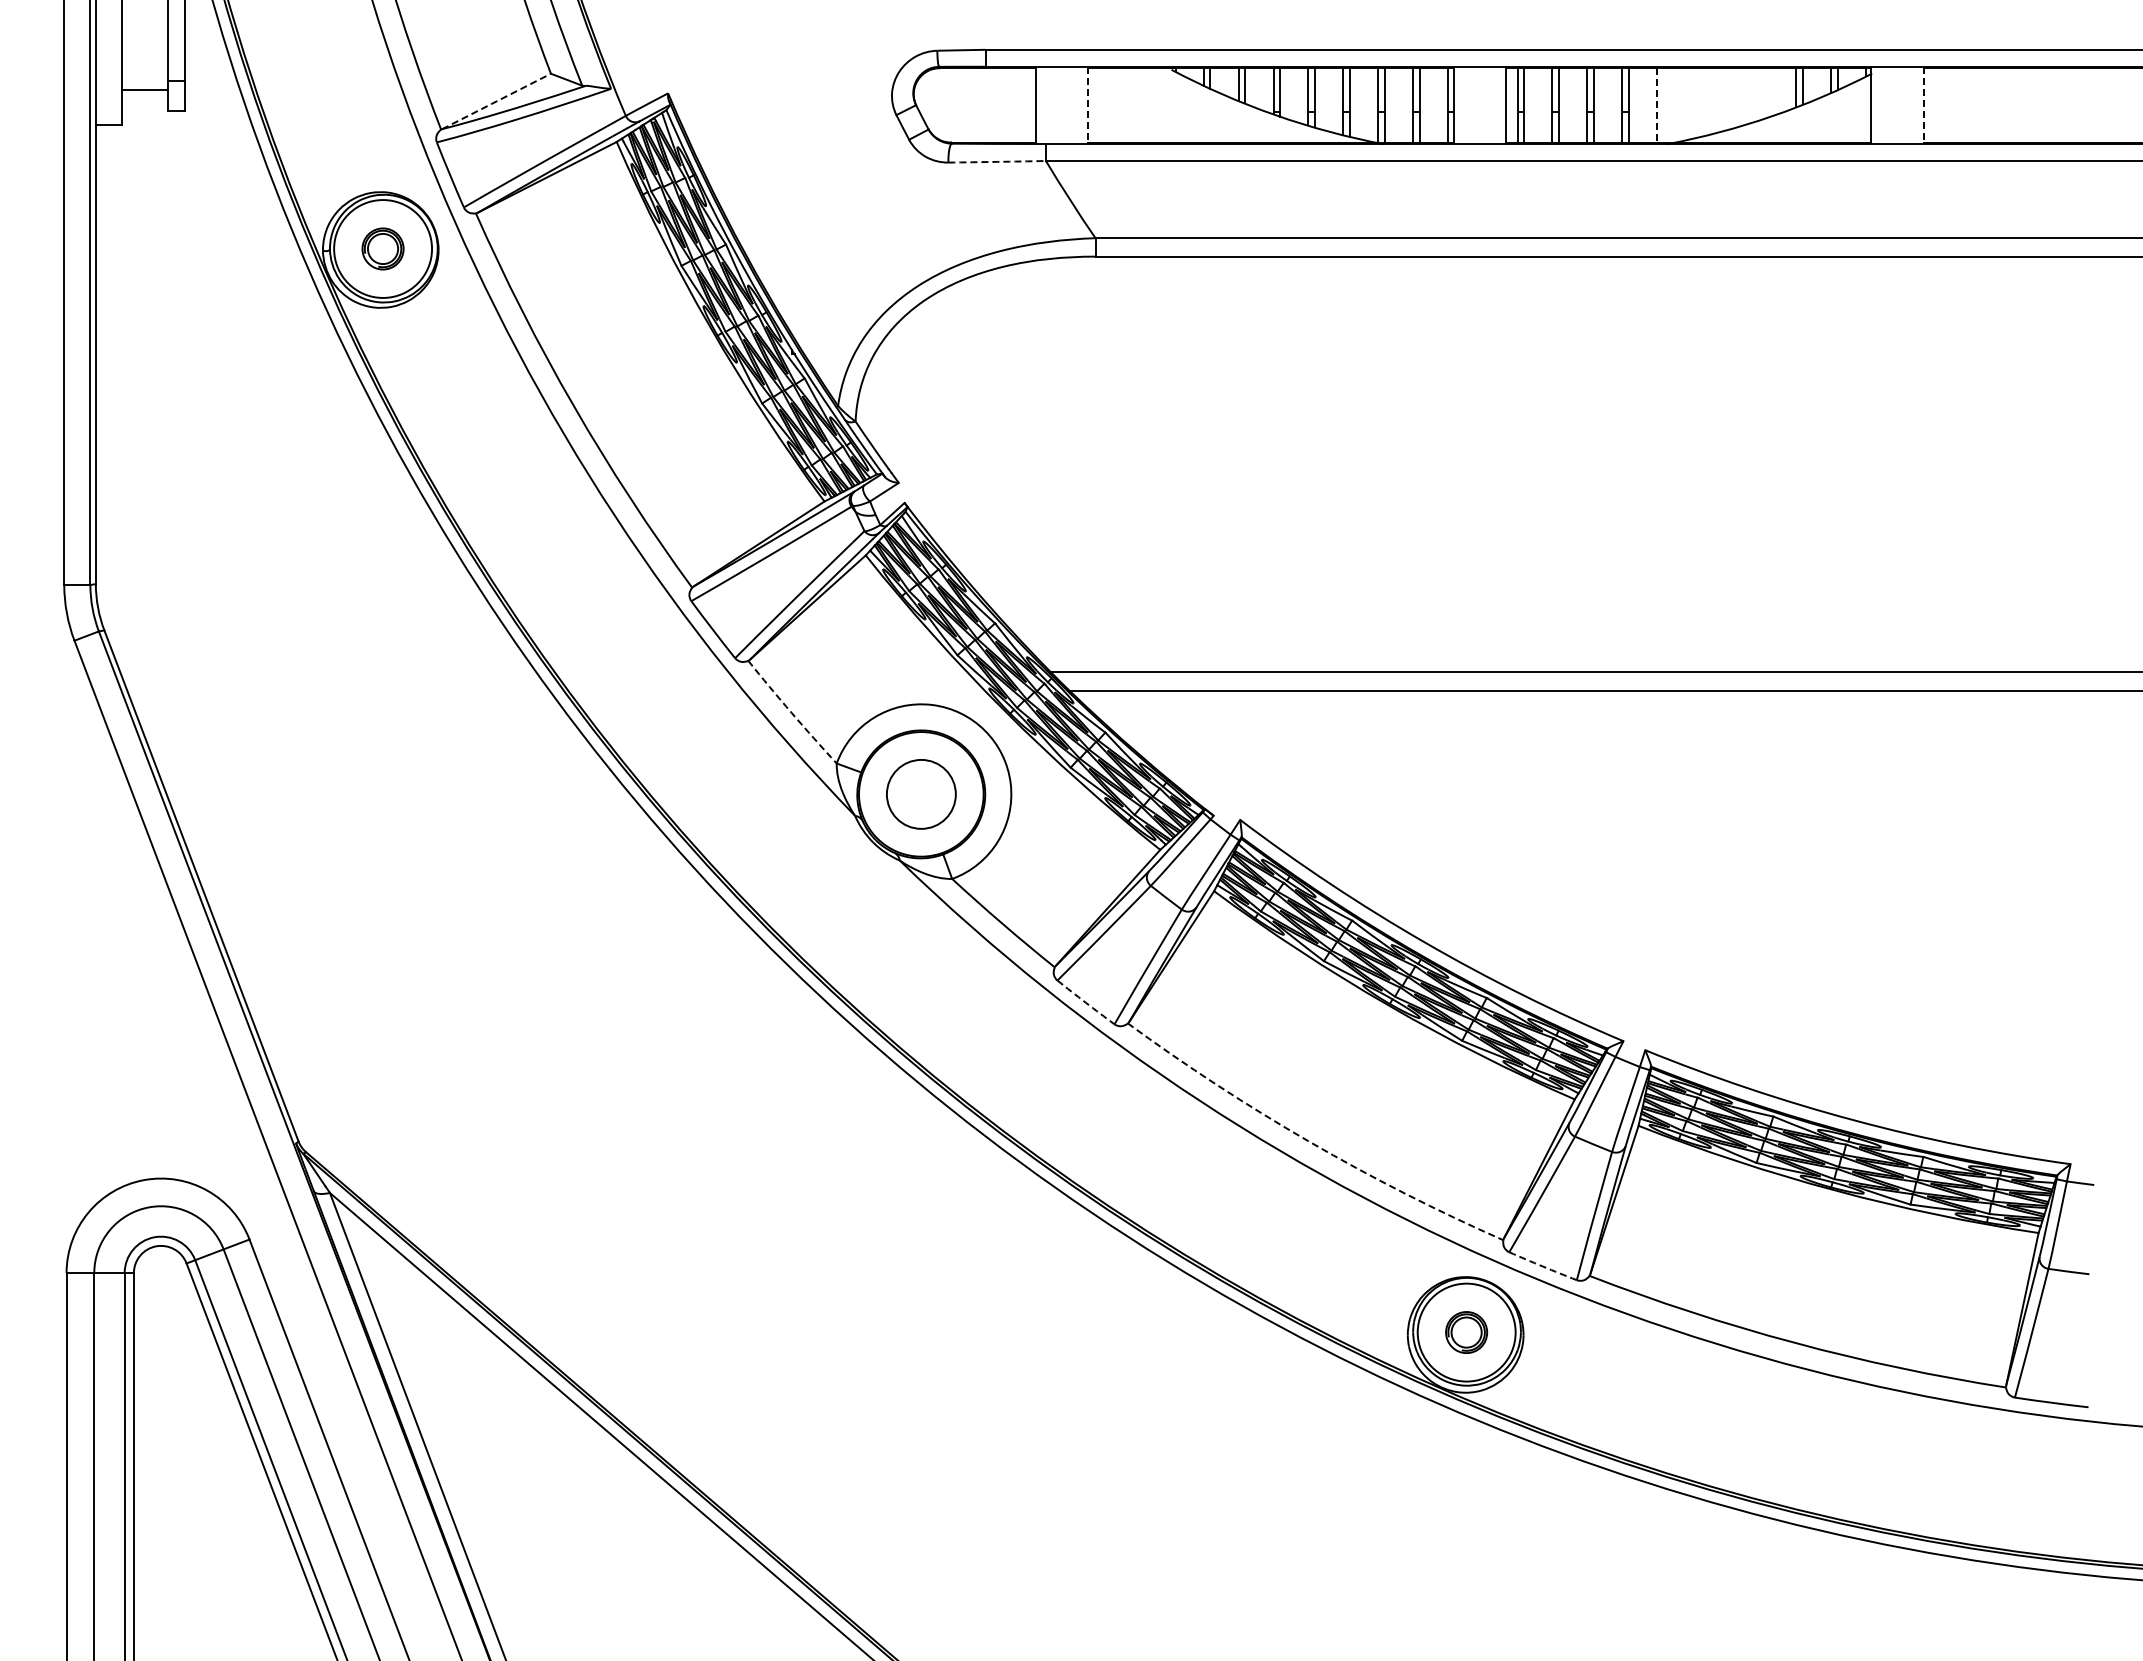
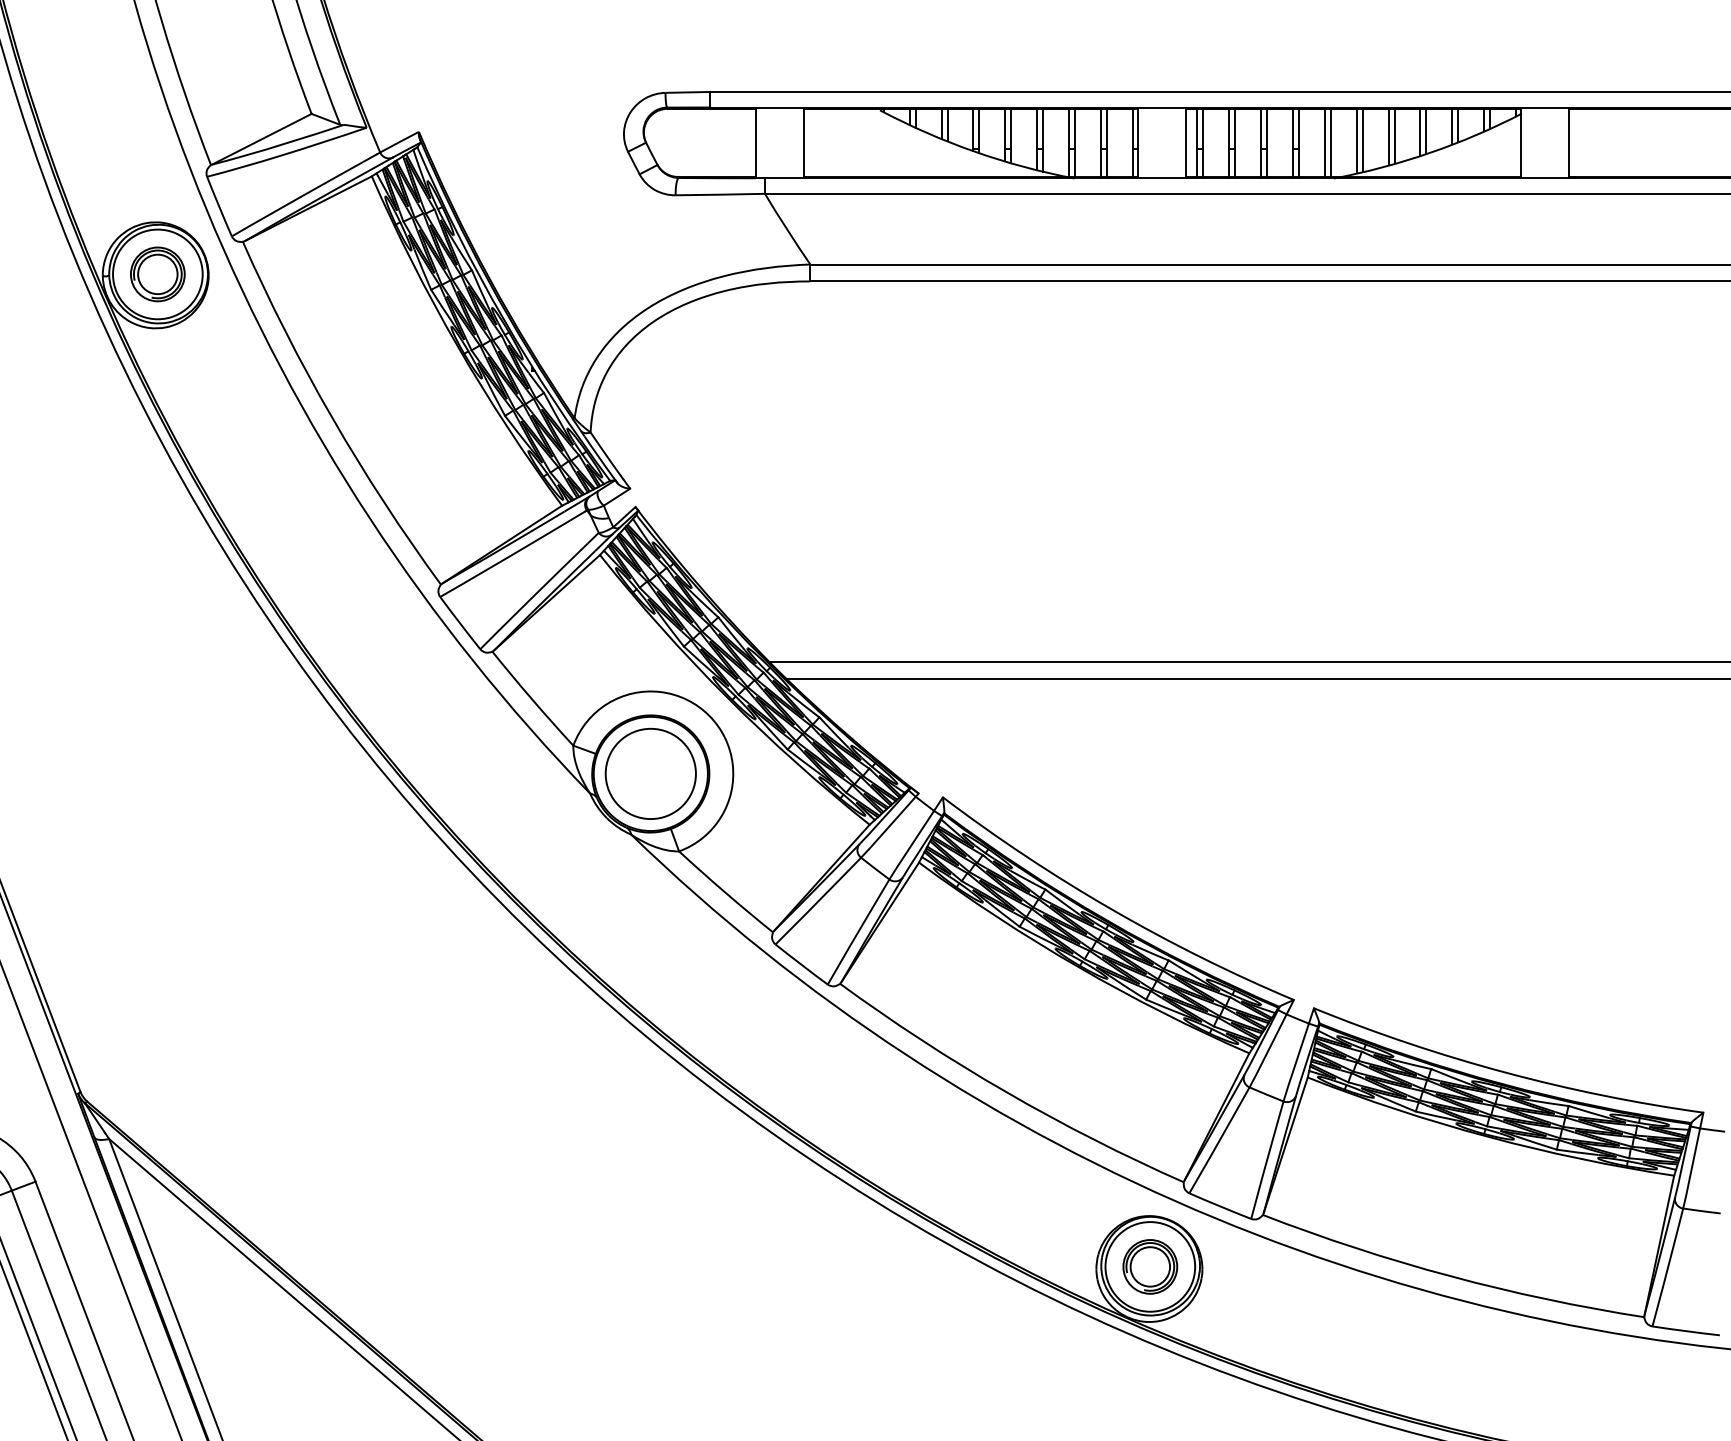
line: (1768, 92) -> (1426, 131), added
line: (1761, 93) -> (1420, 132), added
line: (1733, 97) -> (1394, 135), added
line: (1726, 98) -> (1388, 136), added
line: (497, 101) -> (262, 139), dashed -> solid
line: (1698, 102) -> (1362, 140), added
line: (1691, 103) -> (1356, 141), added
line: (1088, 105) -> (803, 143), dashed -> solid
line: (1657, 105) -> (1325, 143), dashed -> solid
line: (1663, 105) -> (1330, 143), added
line: (1923, 105) -> (1568, 143), dashed -> solid
arc: (997, 161) -> (720, 194), dashed -> solid
part: (382, 248) -> (157, 273), size x1.43
arc: (791, 712) -> (531, 698), dashed -> solid
circle: (921, 794) -> (650, 774), size x1.43
arc: (1085, 1002) -> (801, 964), dashed -> solid
arc: (1309, 1141) -> (1006, 1091), dashed -> solid
arc: (1542, 1266) -> (1219, 1206), dashed -> solid
part: (1466, 1332) -> (1150, 1266), size x1.43

